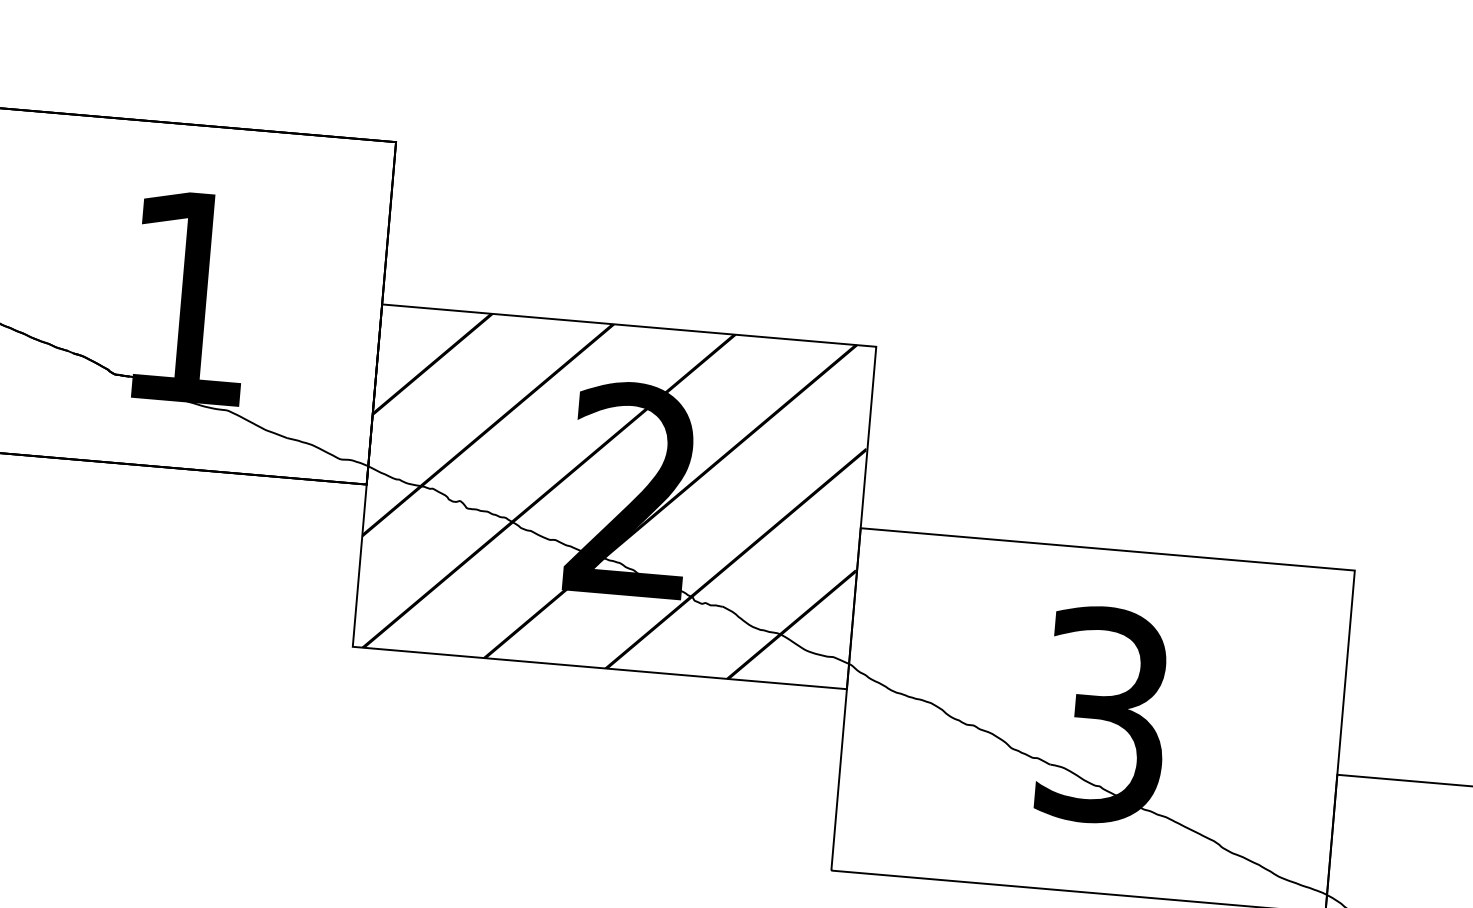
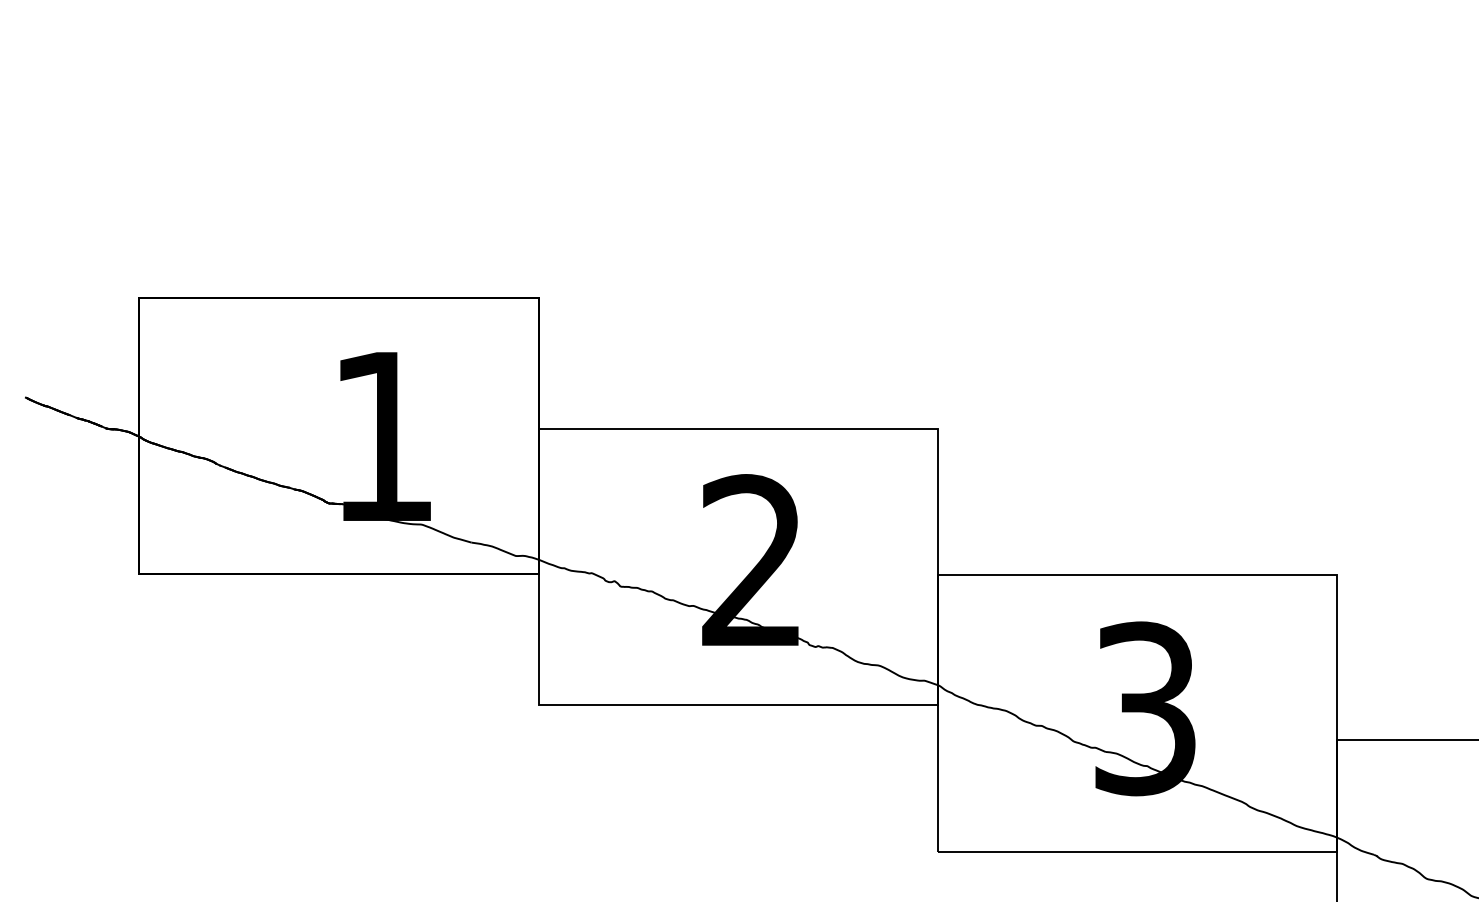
hatch: (613, 495) -> (737, 566), removed

